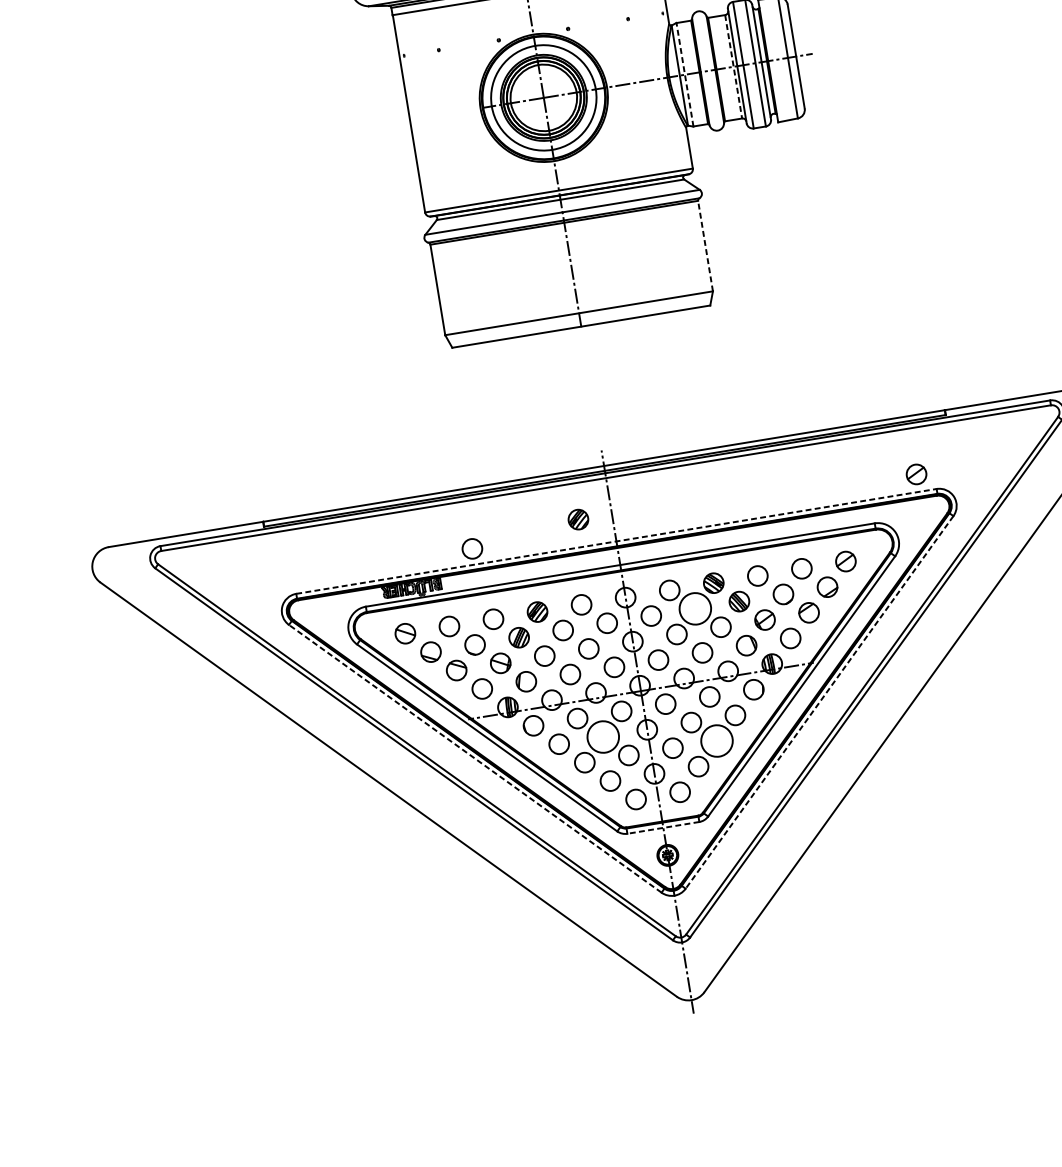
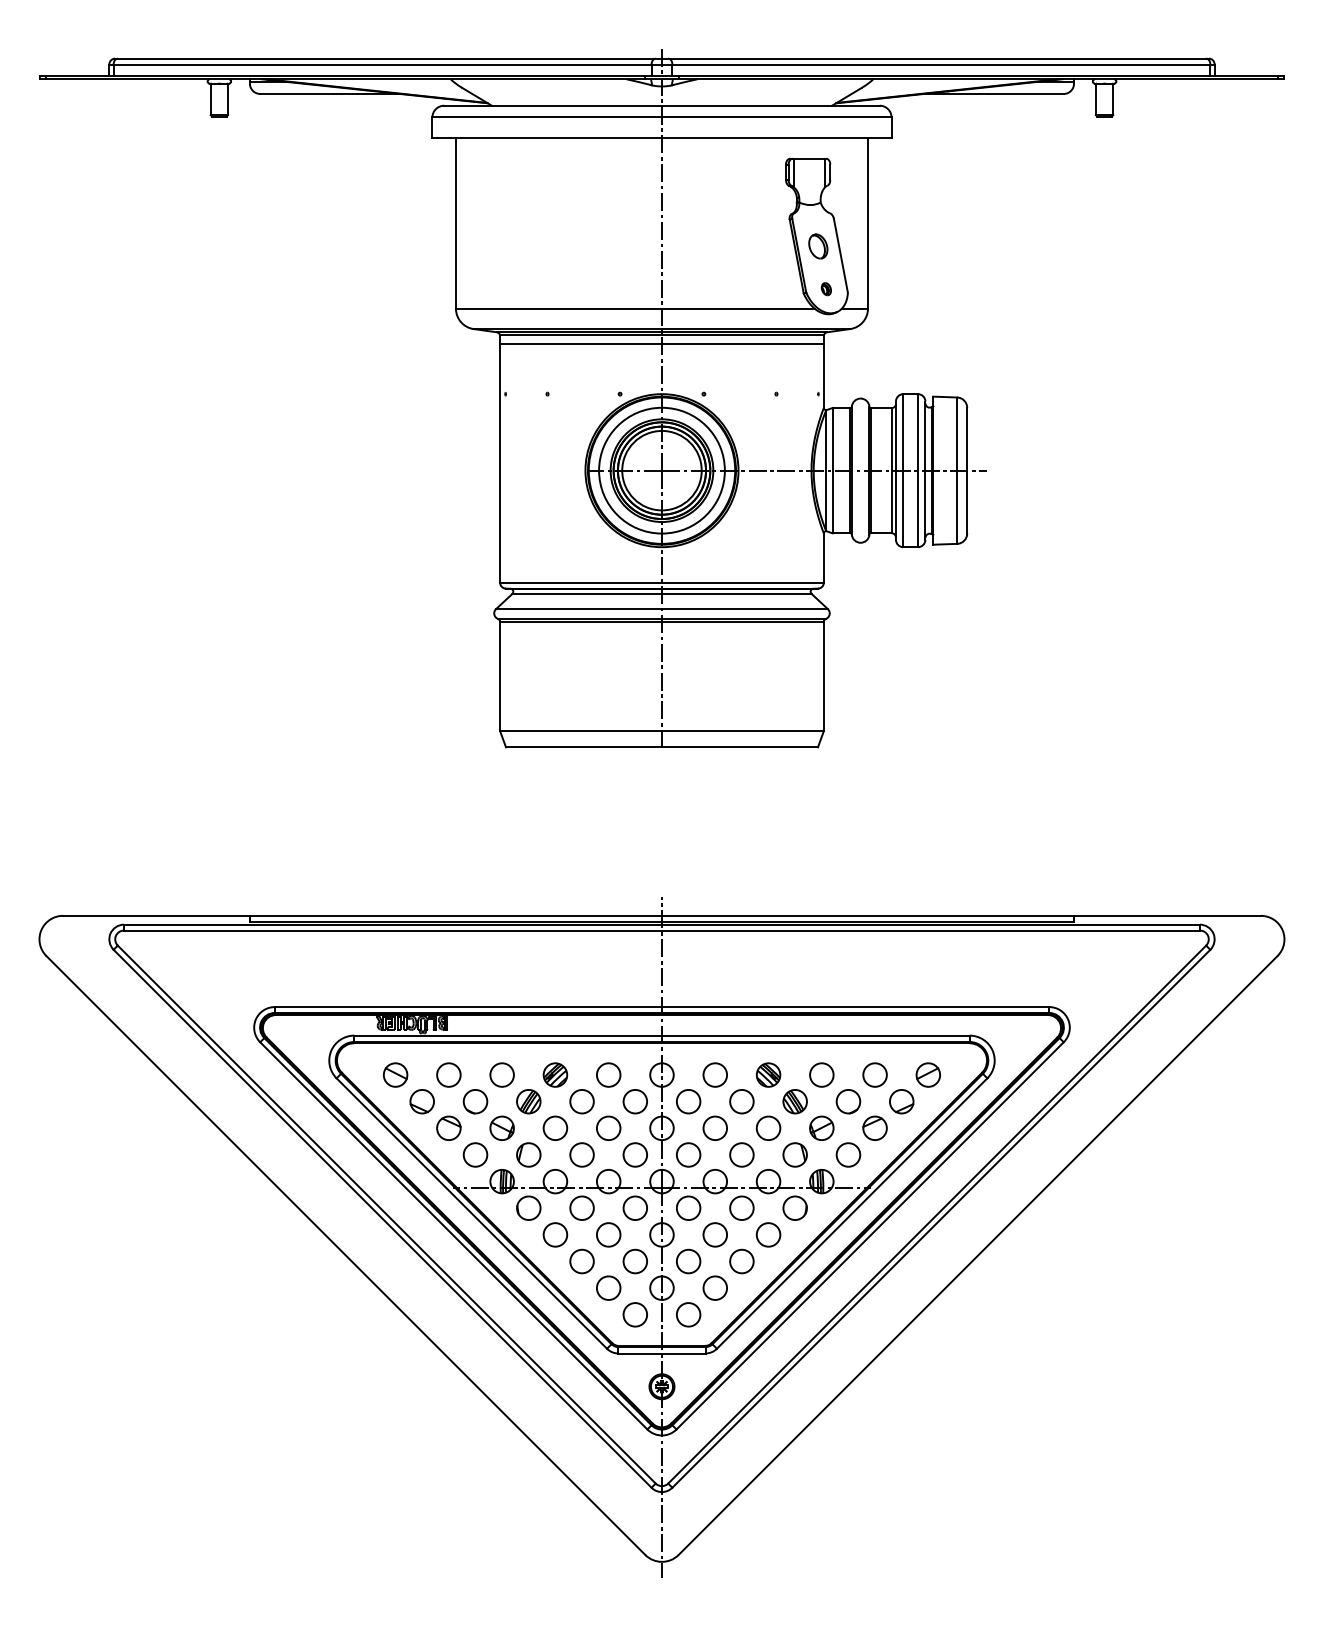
line: (733, 66) -> (891, 470), dashed -> solid
line: (684, 74) -> (832, 470), dashed -> solid
line: (705, 246) -> (823, 676), dashed -> solid
part: (915, 474) -> (1027, 985), removed
part: (578, 519) -> (621, 973), removed
line: (616, 541) -> (662, 1007), dashed -> solid
circle: (472, 548) -> (490, 987), removed
circle: (694, 608) -> (741, 1101), size x0.62
line: (819, 702) -> (870, 1235), dashed -> solid
circle: (603, 736) -> (608, 1234), size x0.62
circle: (716, 741) -> (741, 1261), size x0.62
line: (474, 758) -> (453, 1235), dashed -> solid
line: (663, 827) -> (662, 1353), dashed -> solid

